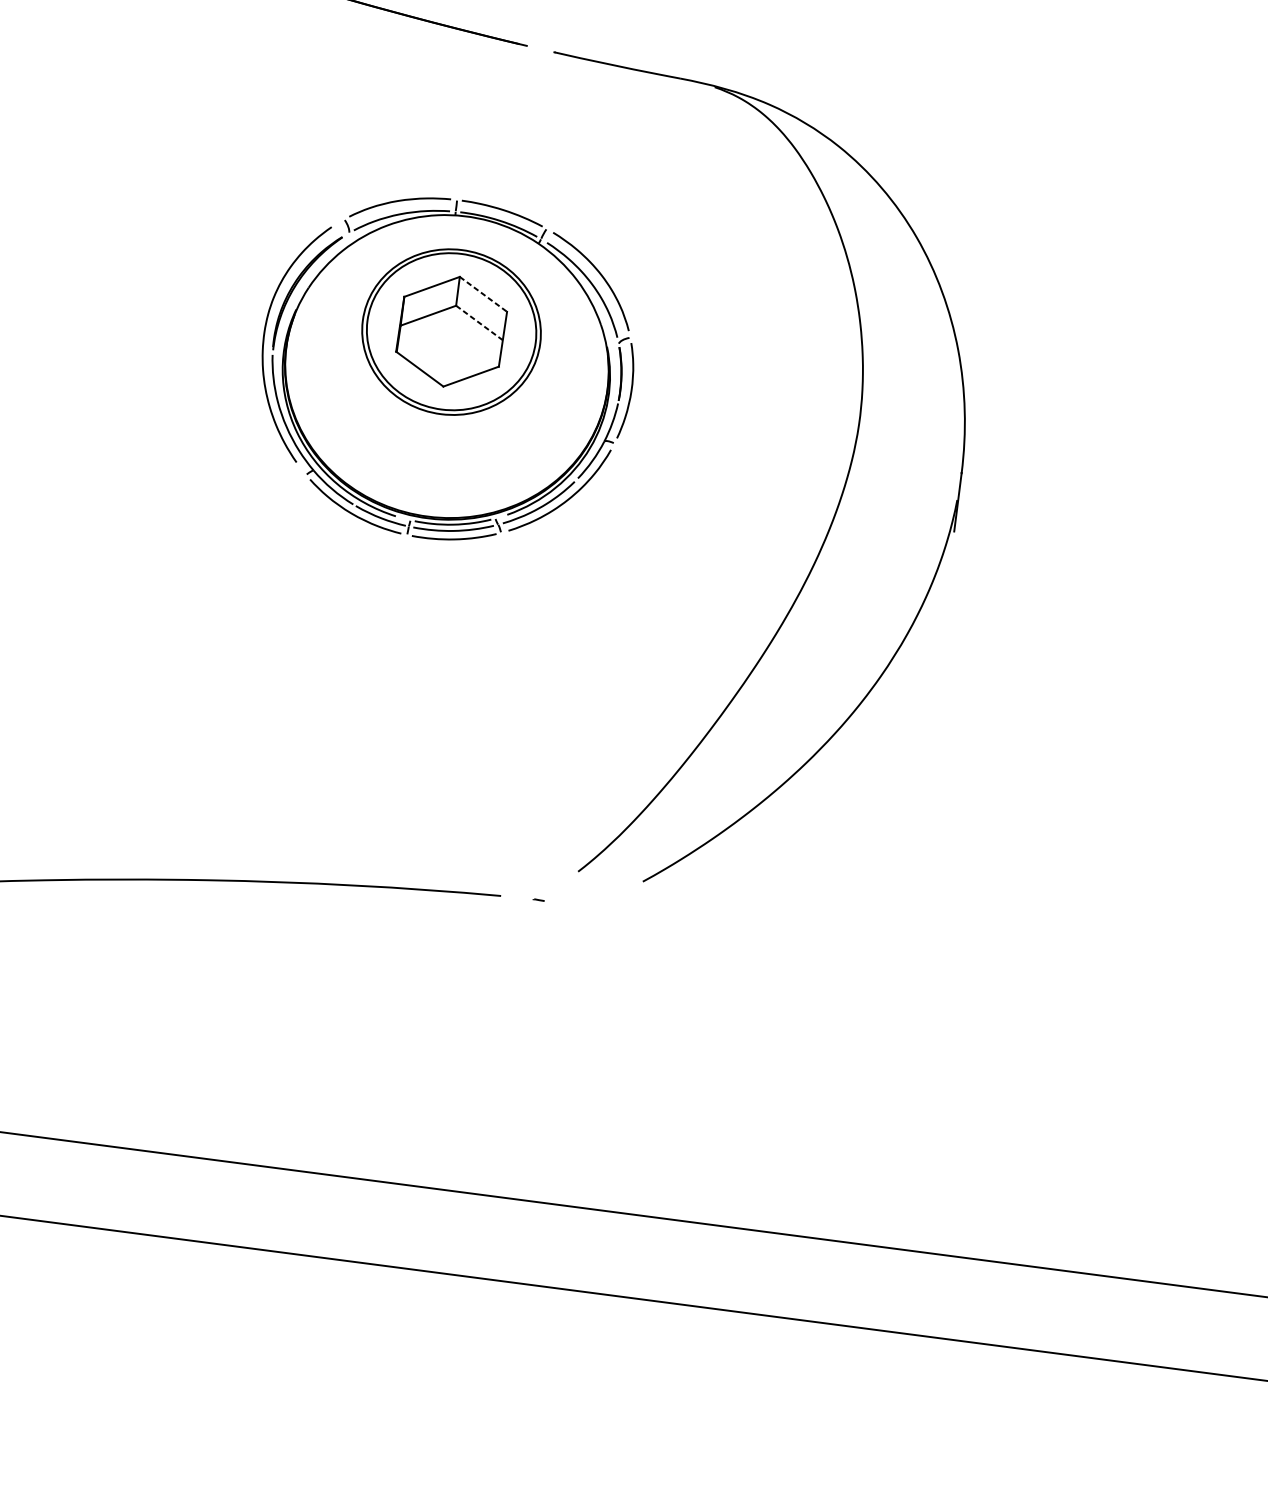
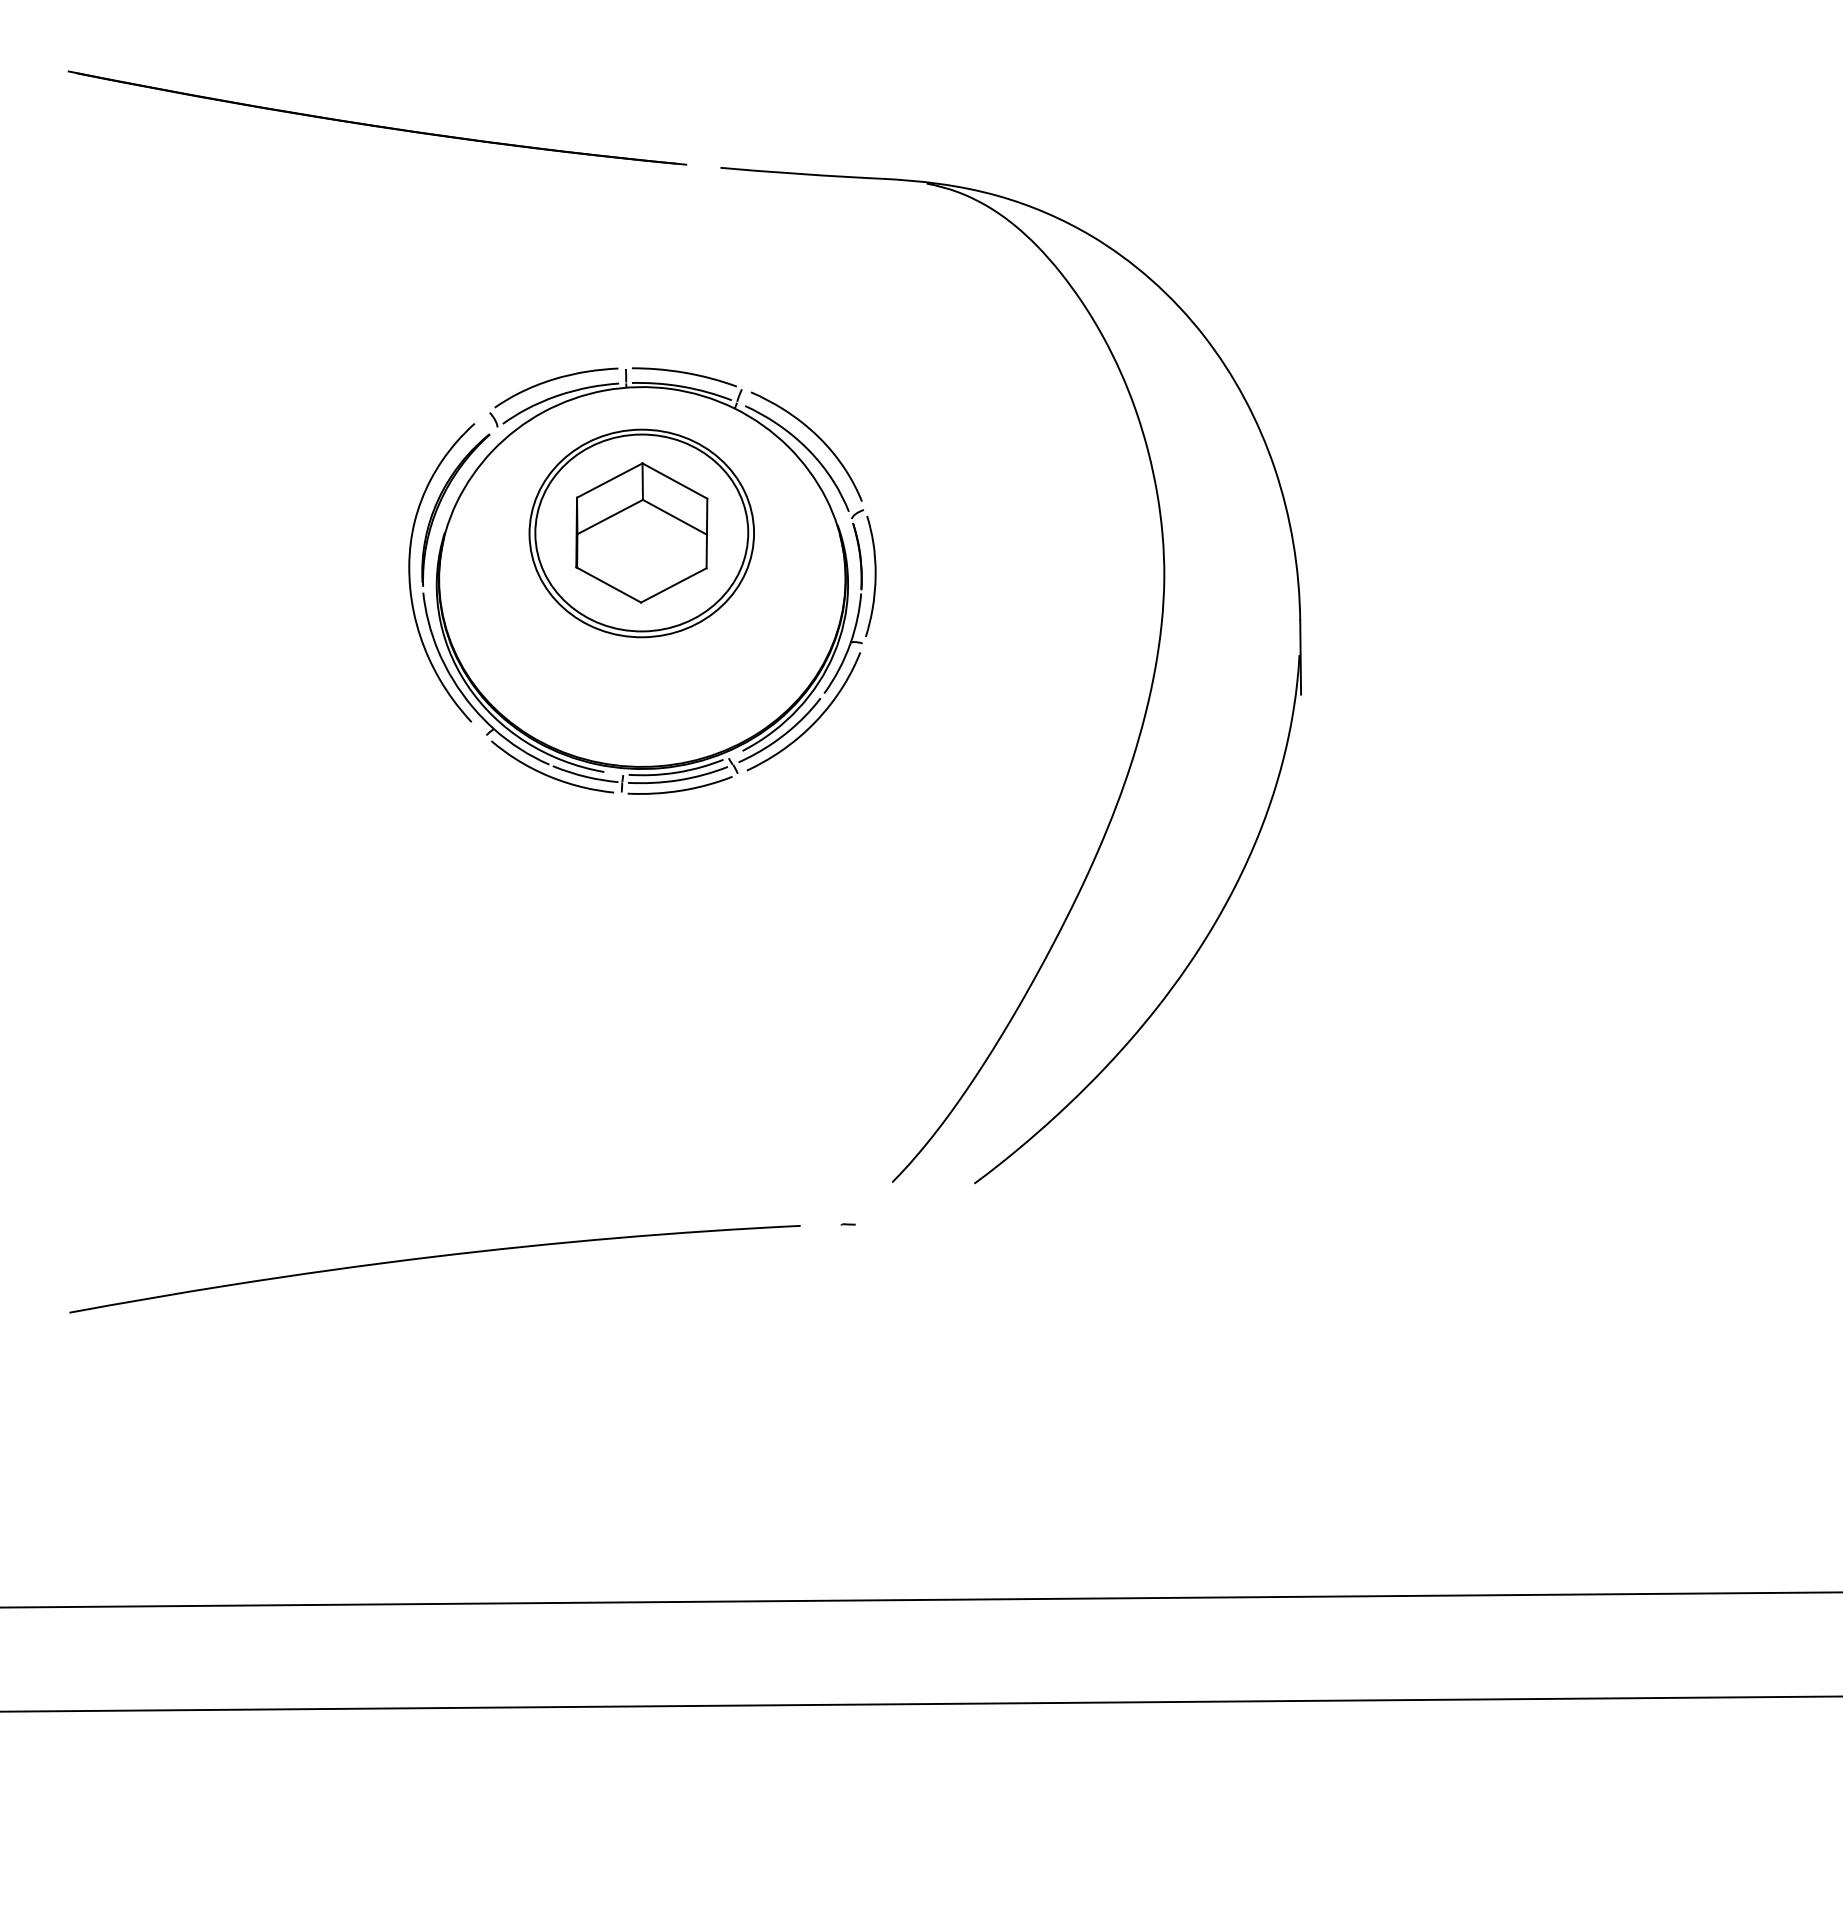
line: (483, 294) -> (674, 481), dashed -> solid
line: (479, 323) -> (675, 517), dashed -> solid

